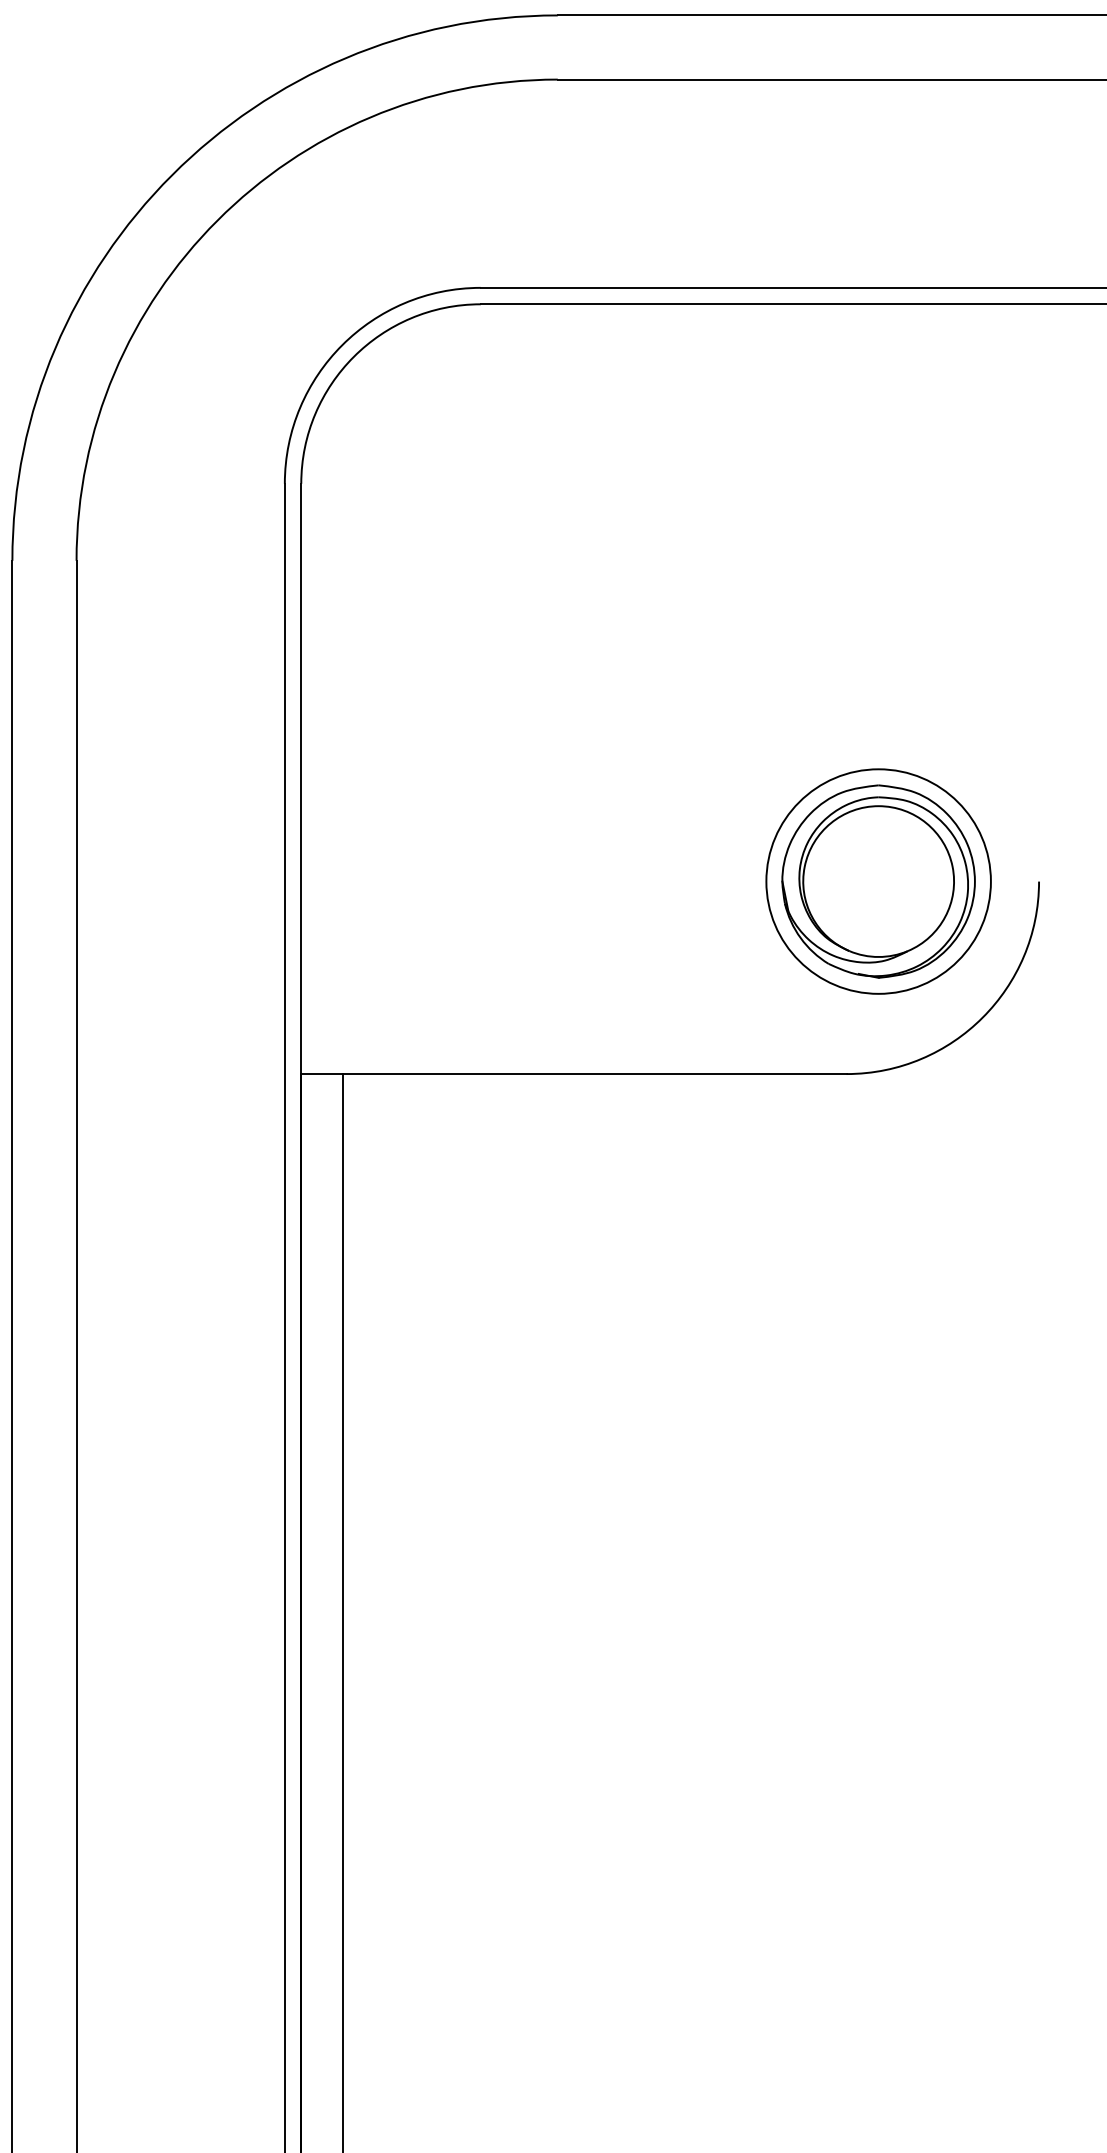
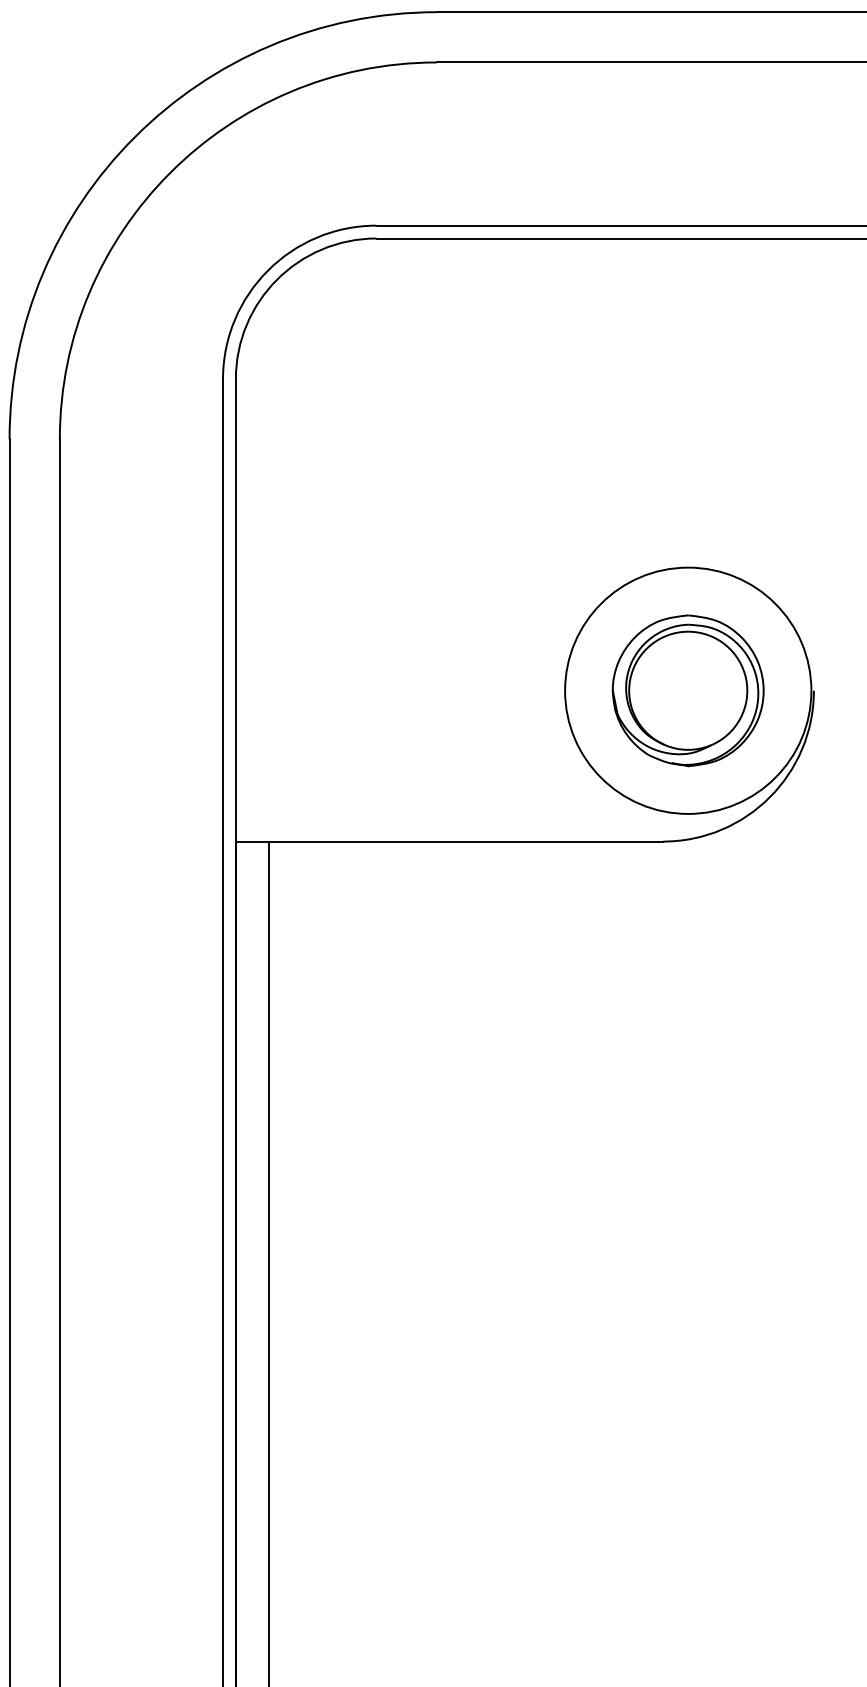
circle: (878, 881) -> (688, 690), size x1.4

